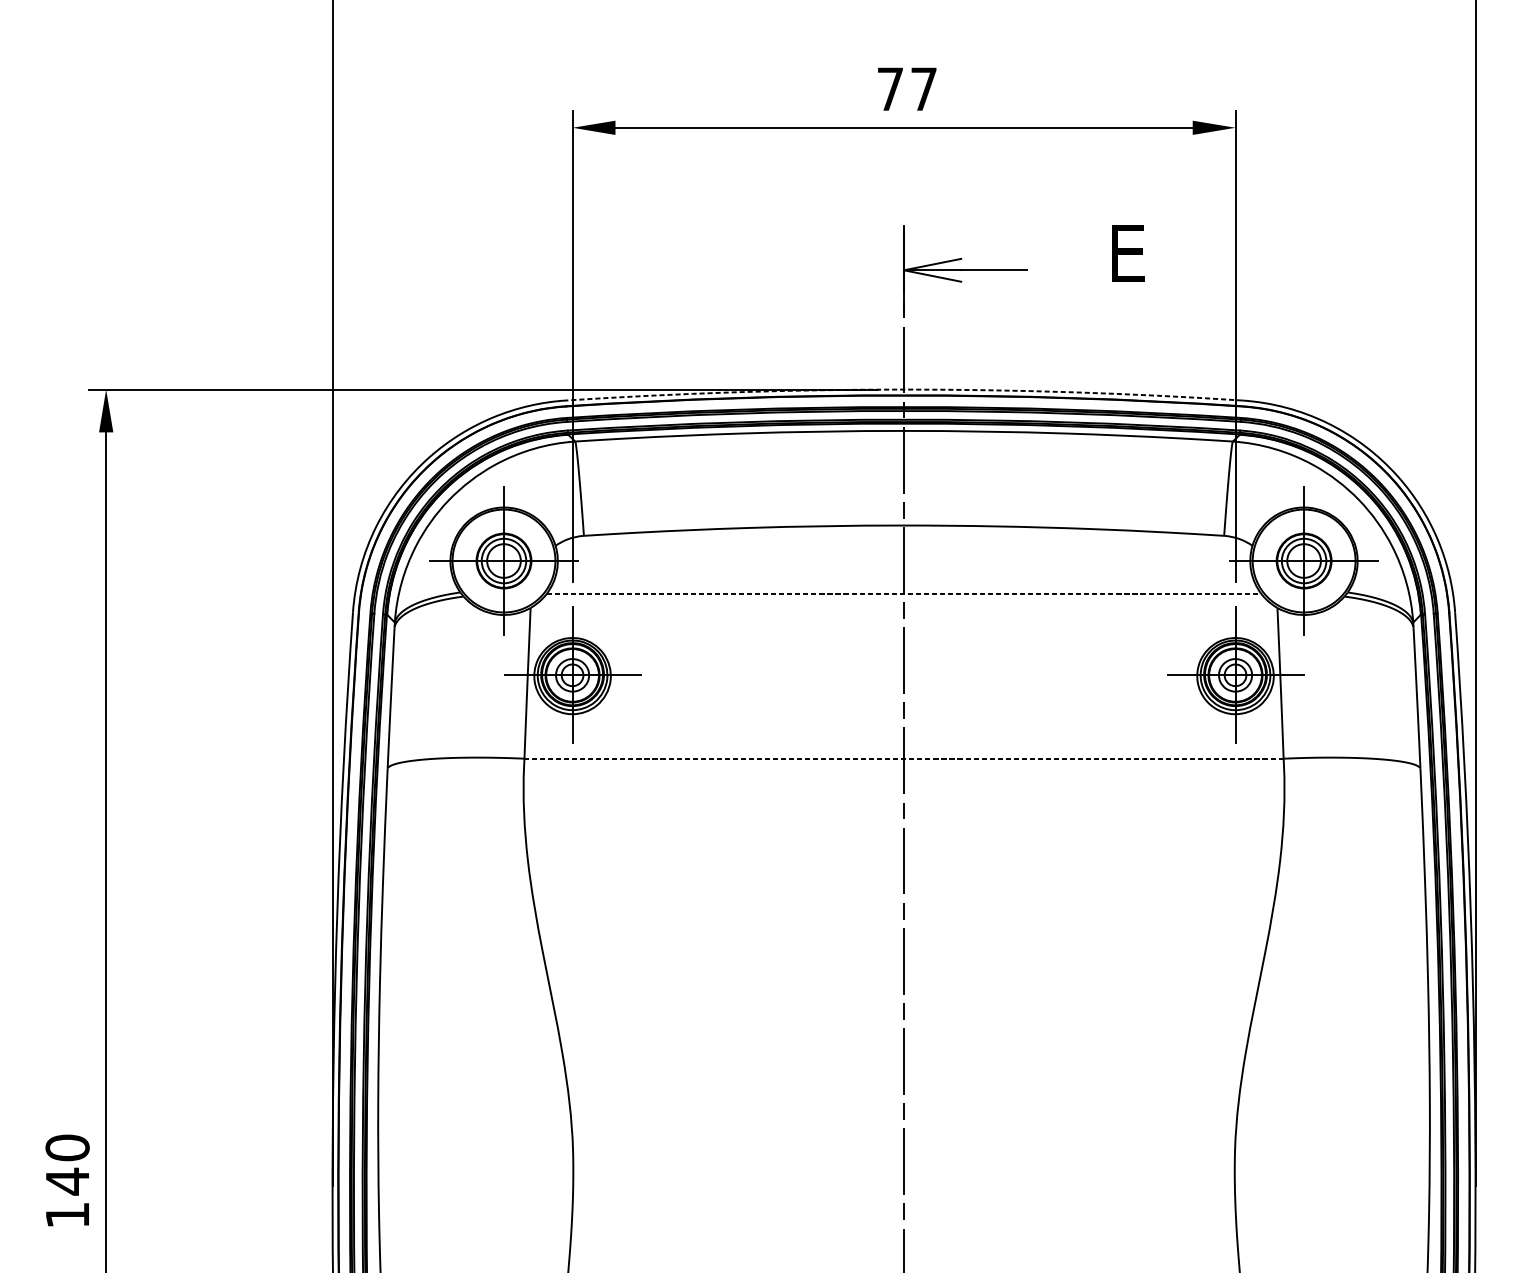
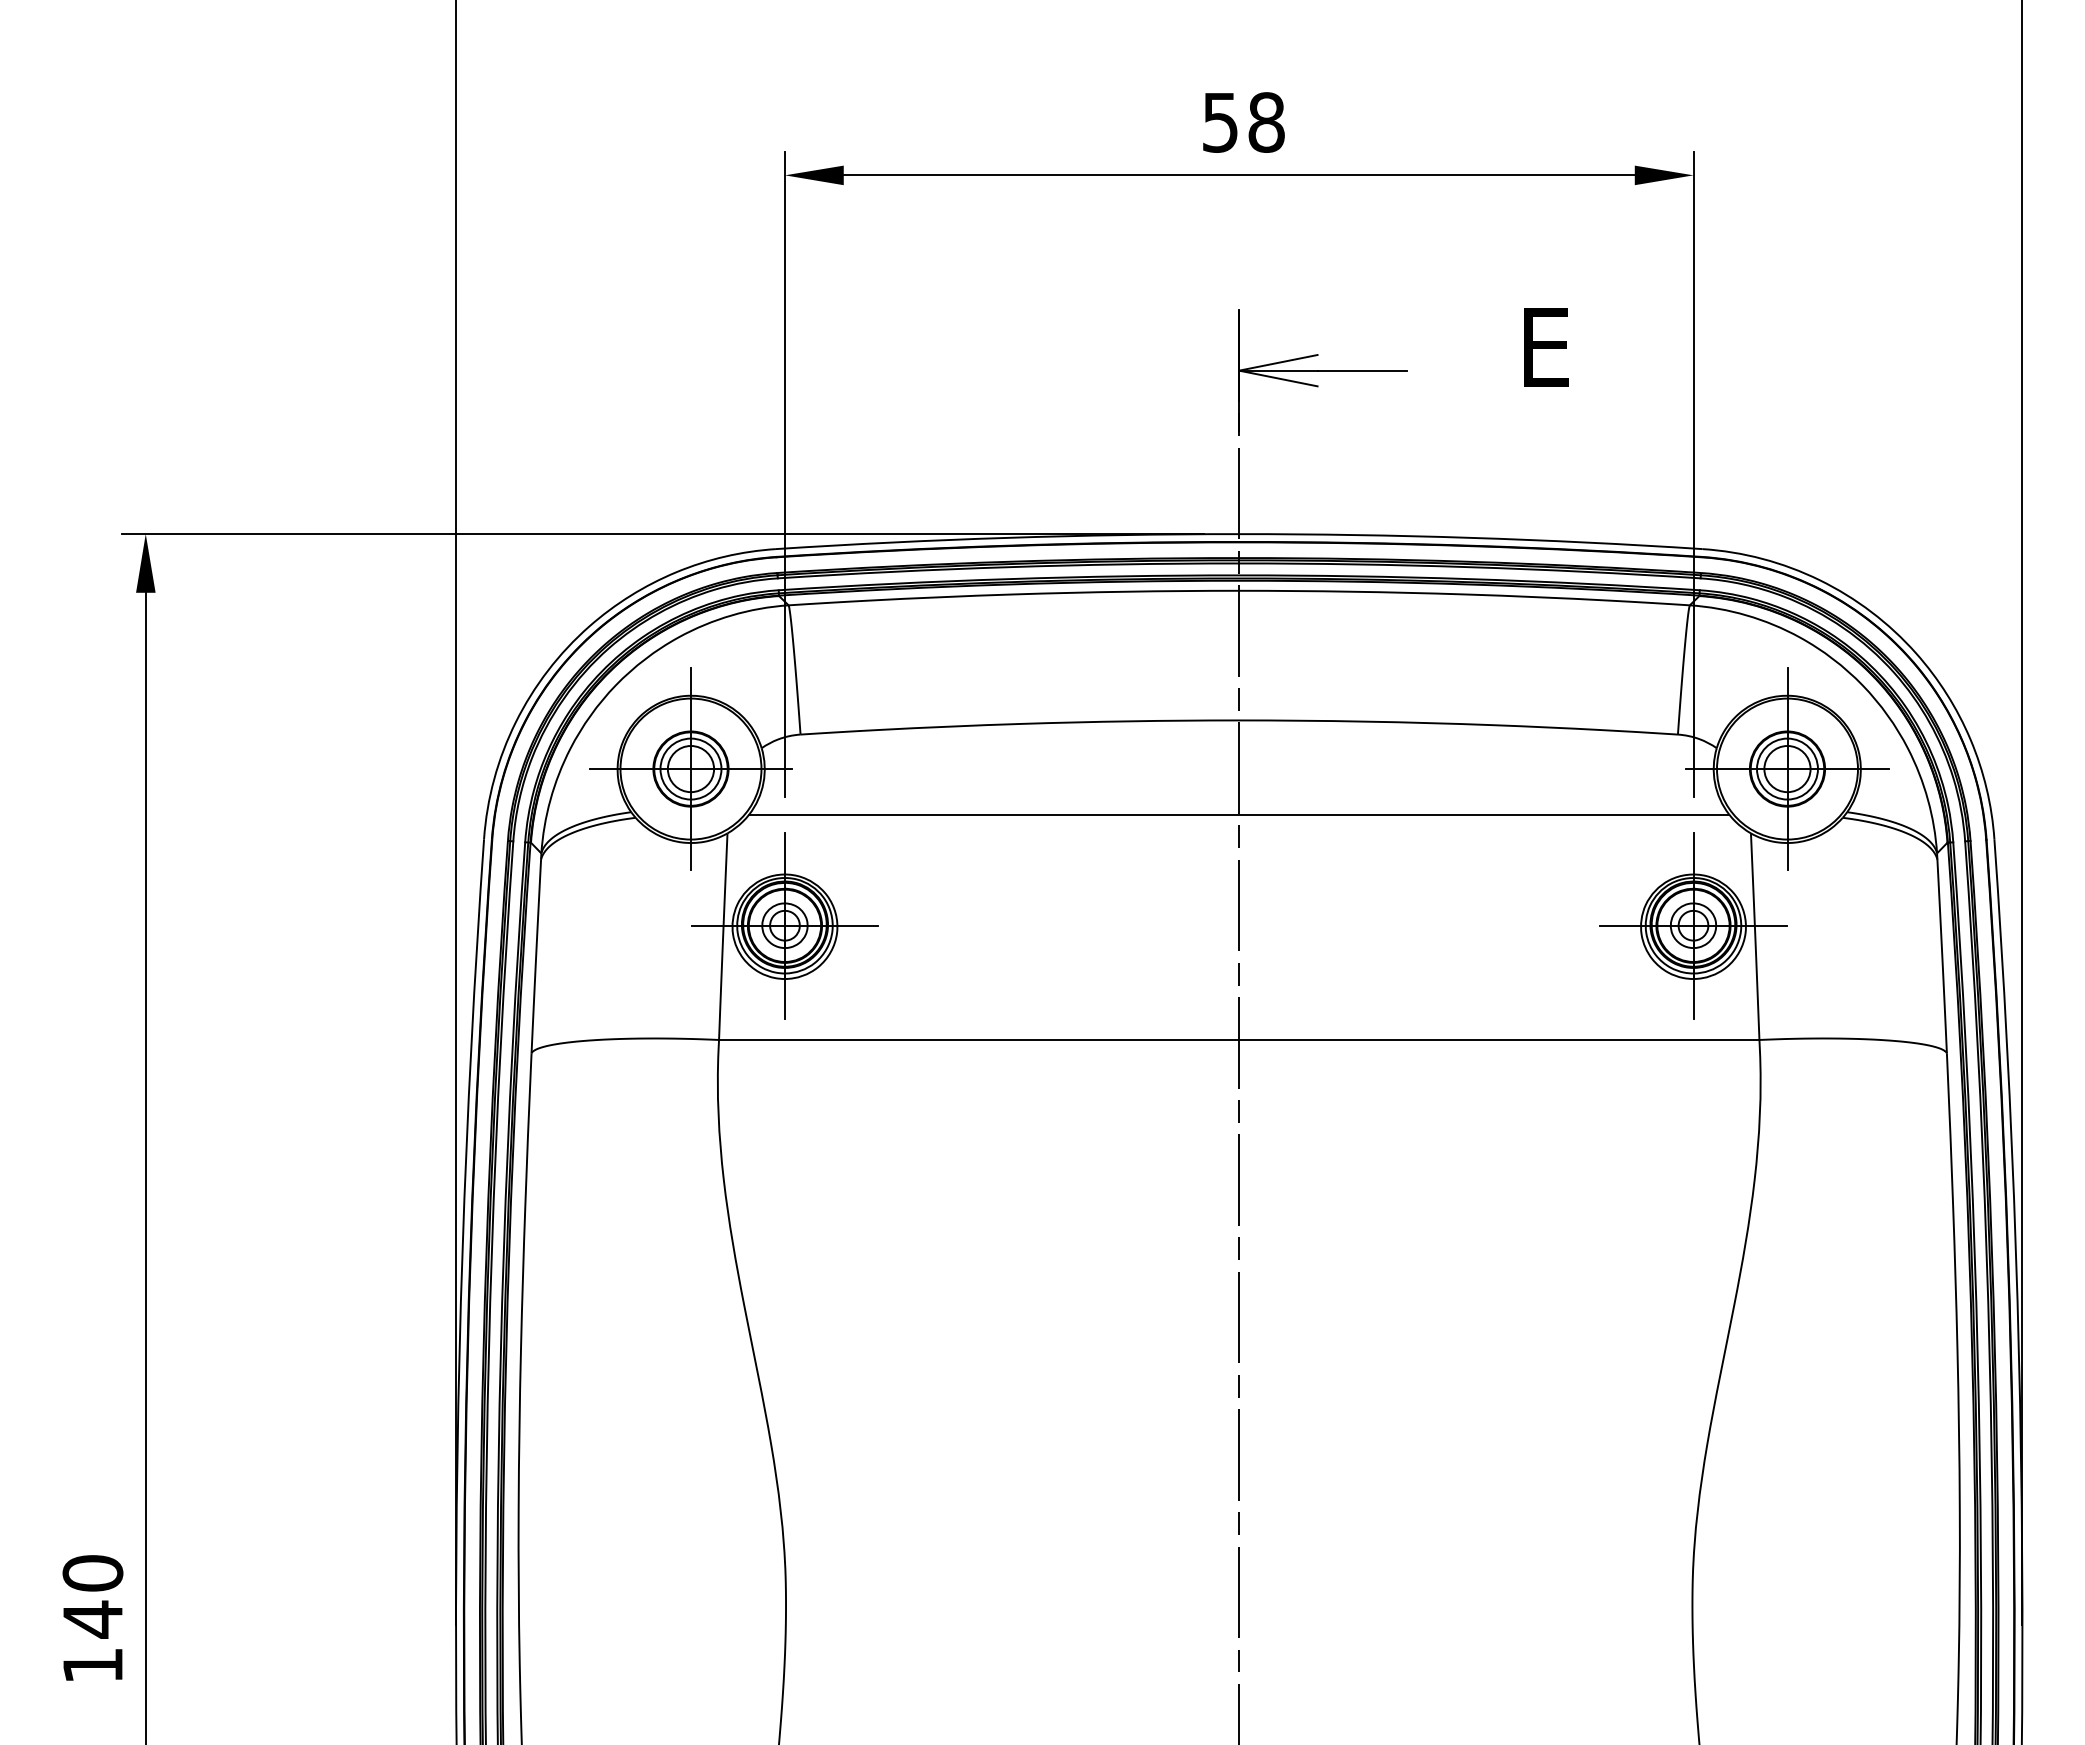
text: (907, 89) -> (1243, 122), 77 -> 58
arc: (904, 389) -> (1239, 534), dashed -> solid
line: (904, 594) -> (1239, 814), dashed -> solid
line: (903, 758) -> (1238, 1039), dashed -> solid

